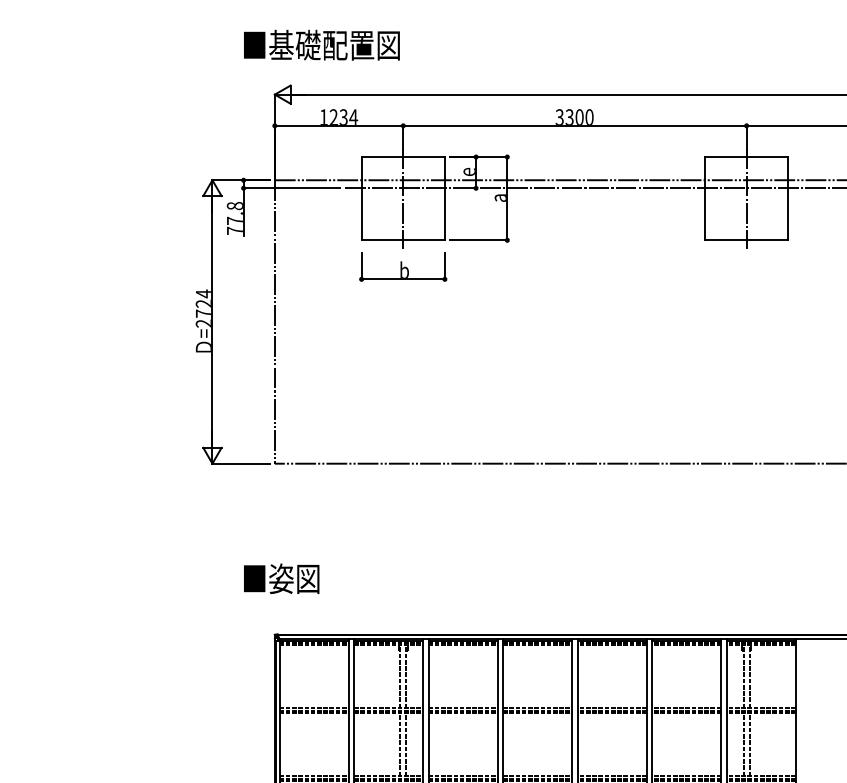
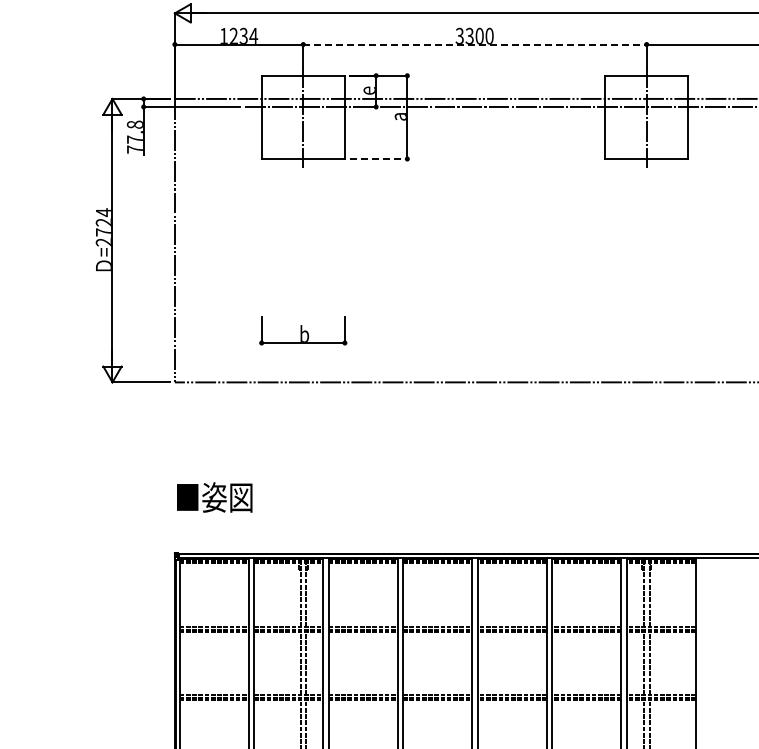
line: (574, 125) -> (474, 44), solid -> dashed
line: (478, 240) -> (378, 159), solid -> dashed
part: (403, 266) -> (303, 330), moved
text: (281, 578) -> (214, 497), moved

